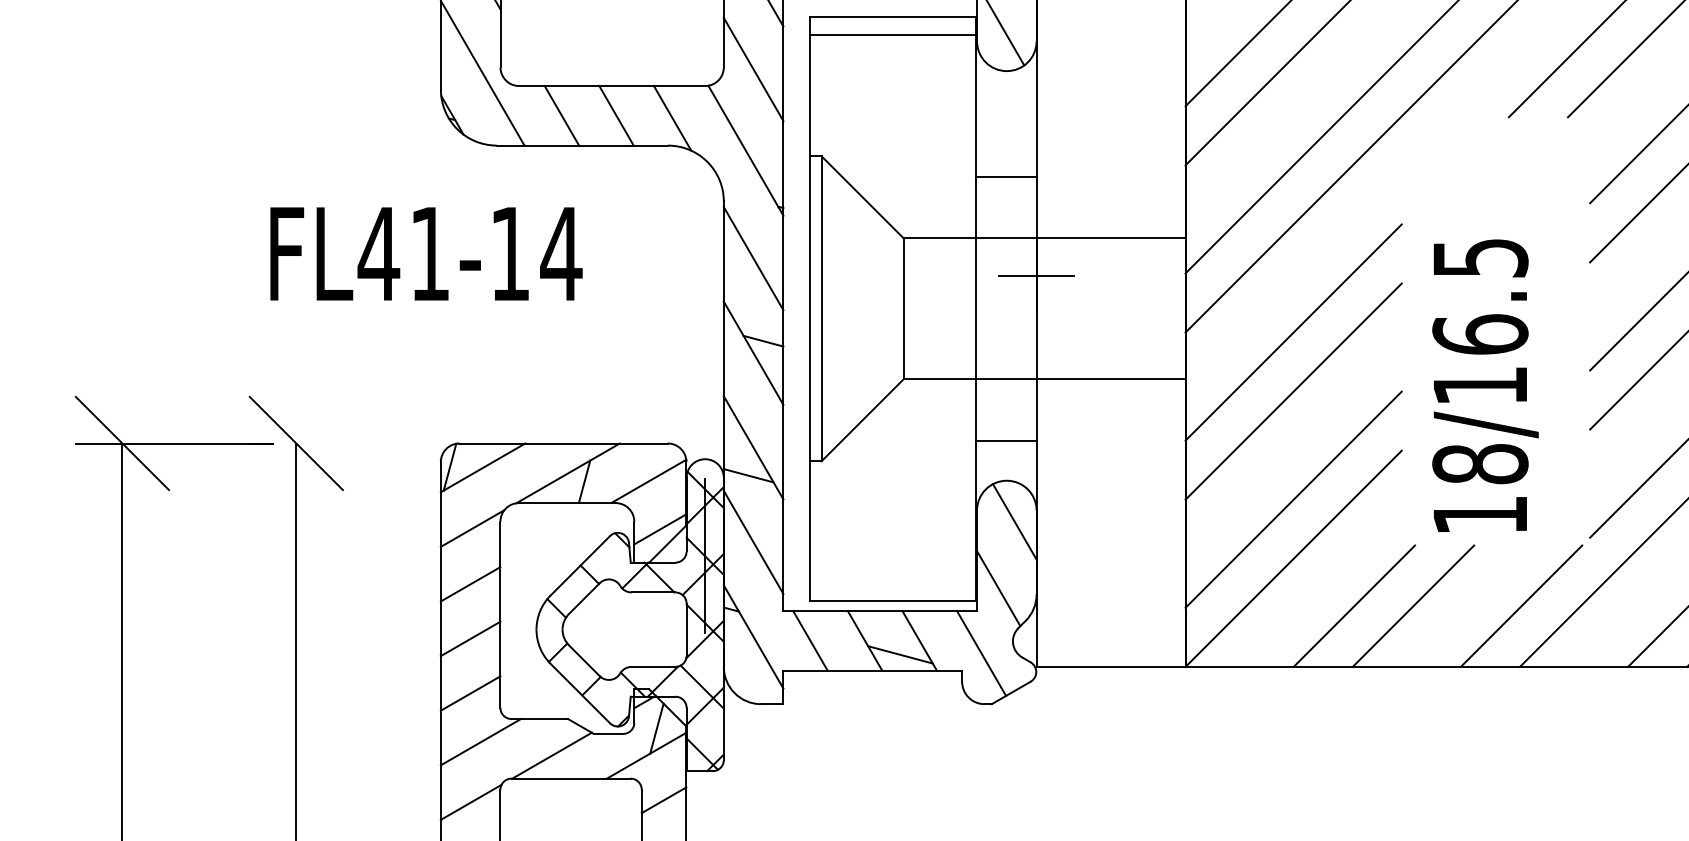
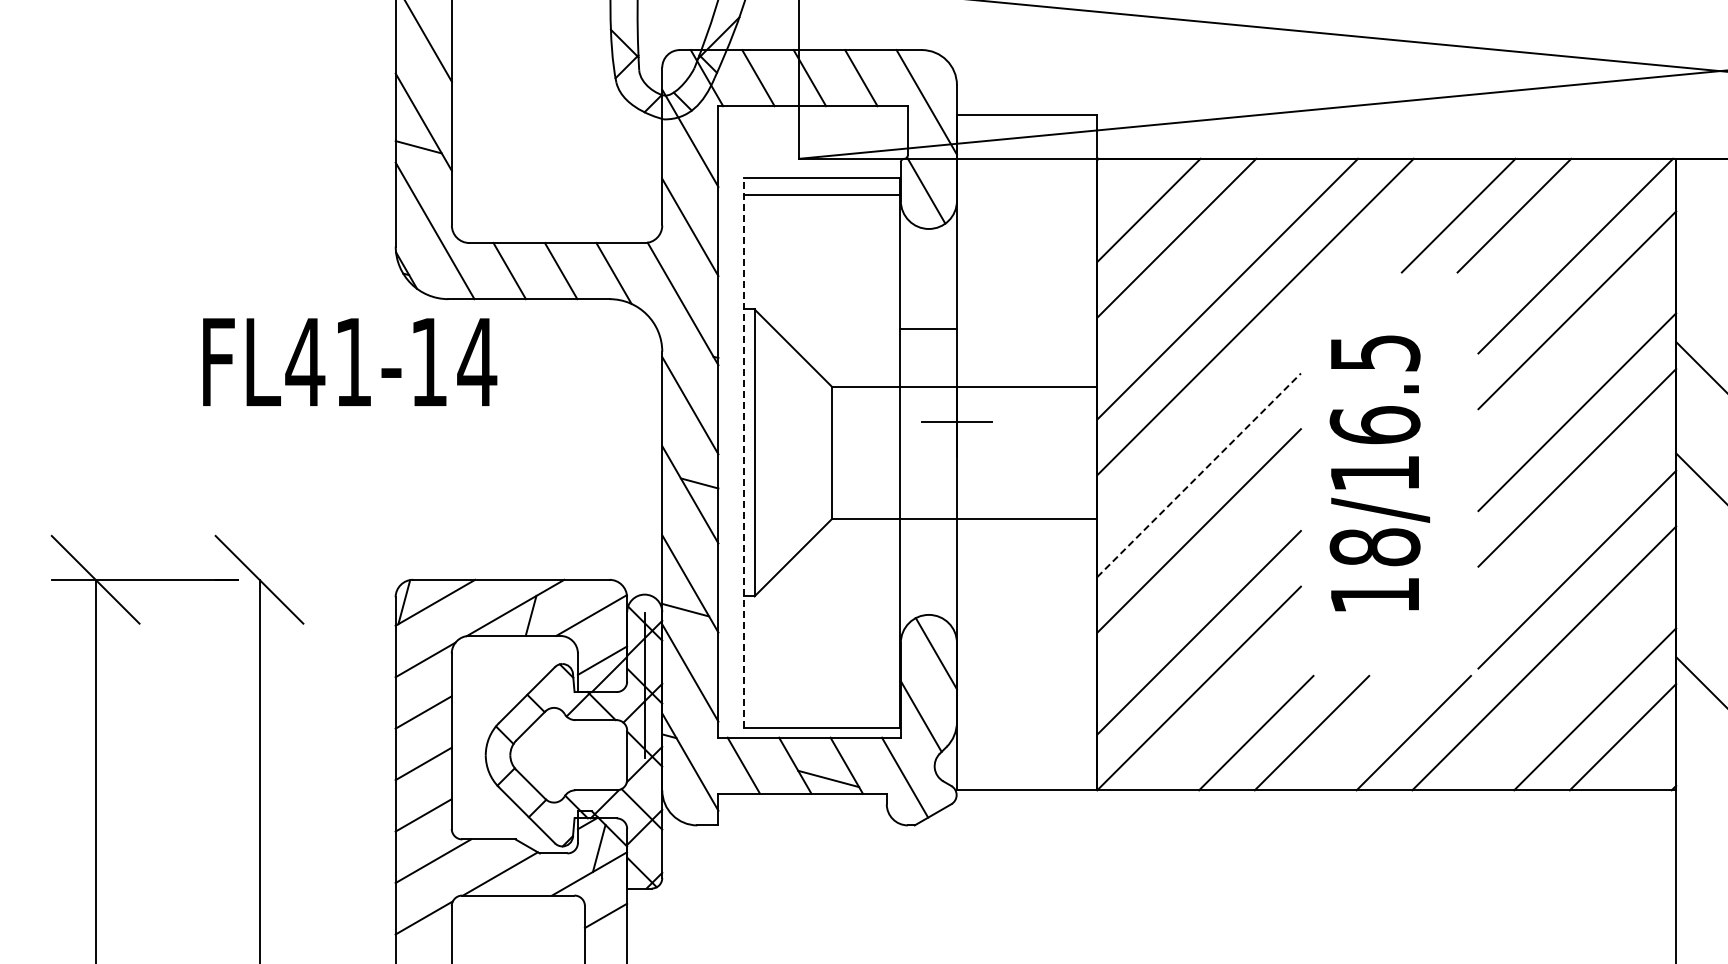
text: (426, 253) -> (350, 361), moved
line: (810, 308) -> (743, 452), solid -> dashed
line: (1294, 331) -> (1199, 474), solid -> dashed
text: (1485, 385) -> (1379, 473), moved
line: (1006, 441) -> (928, 577), removed

